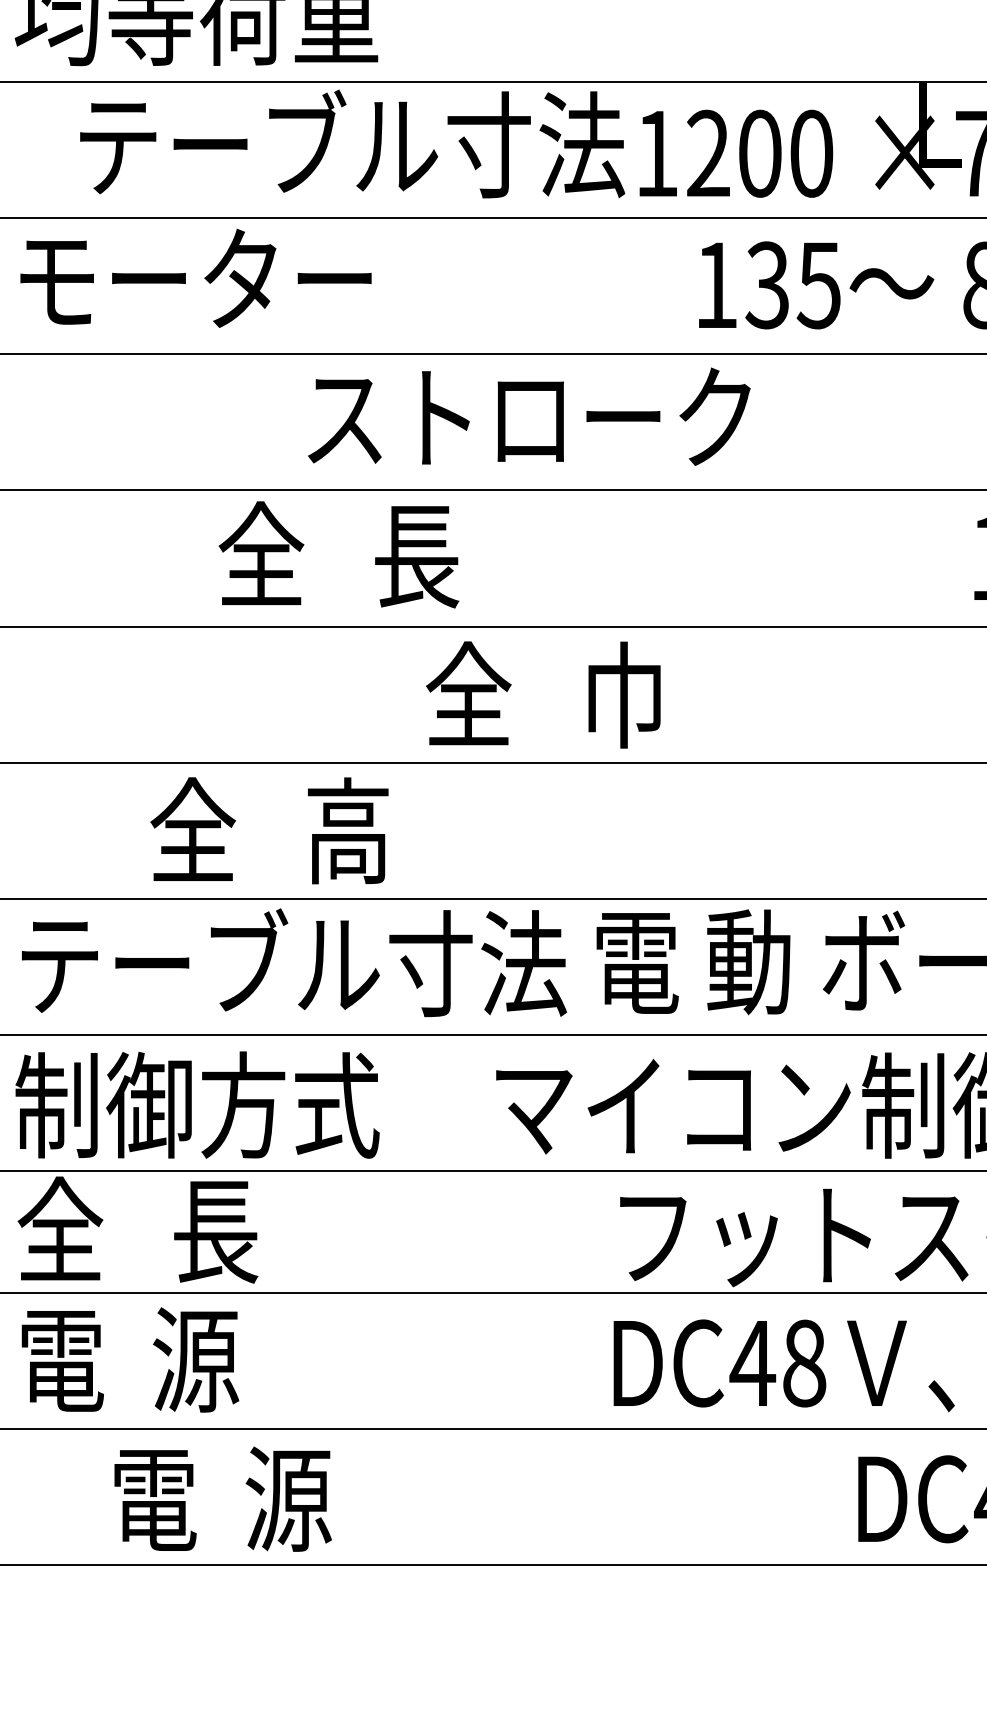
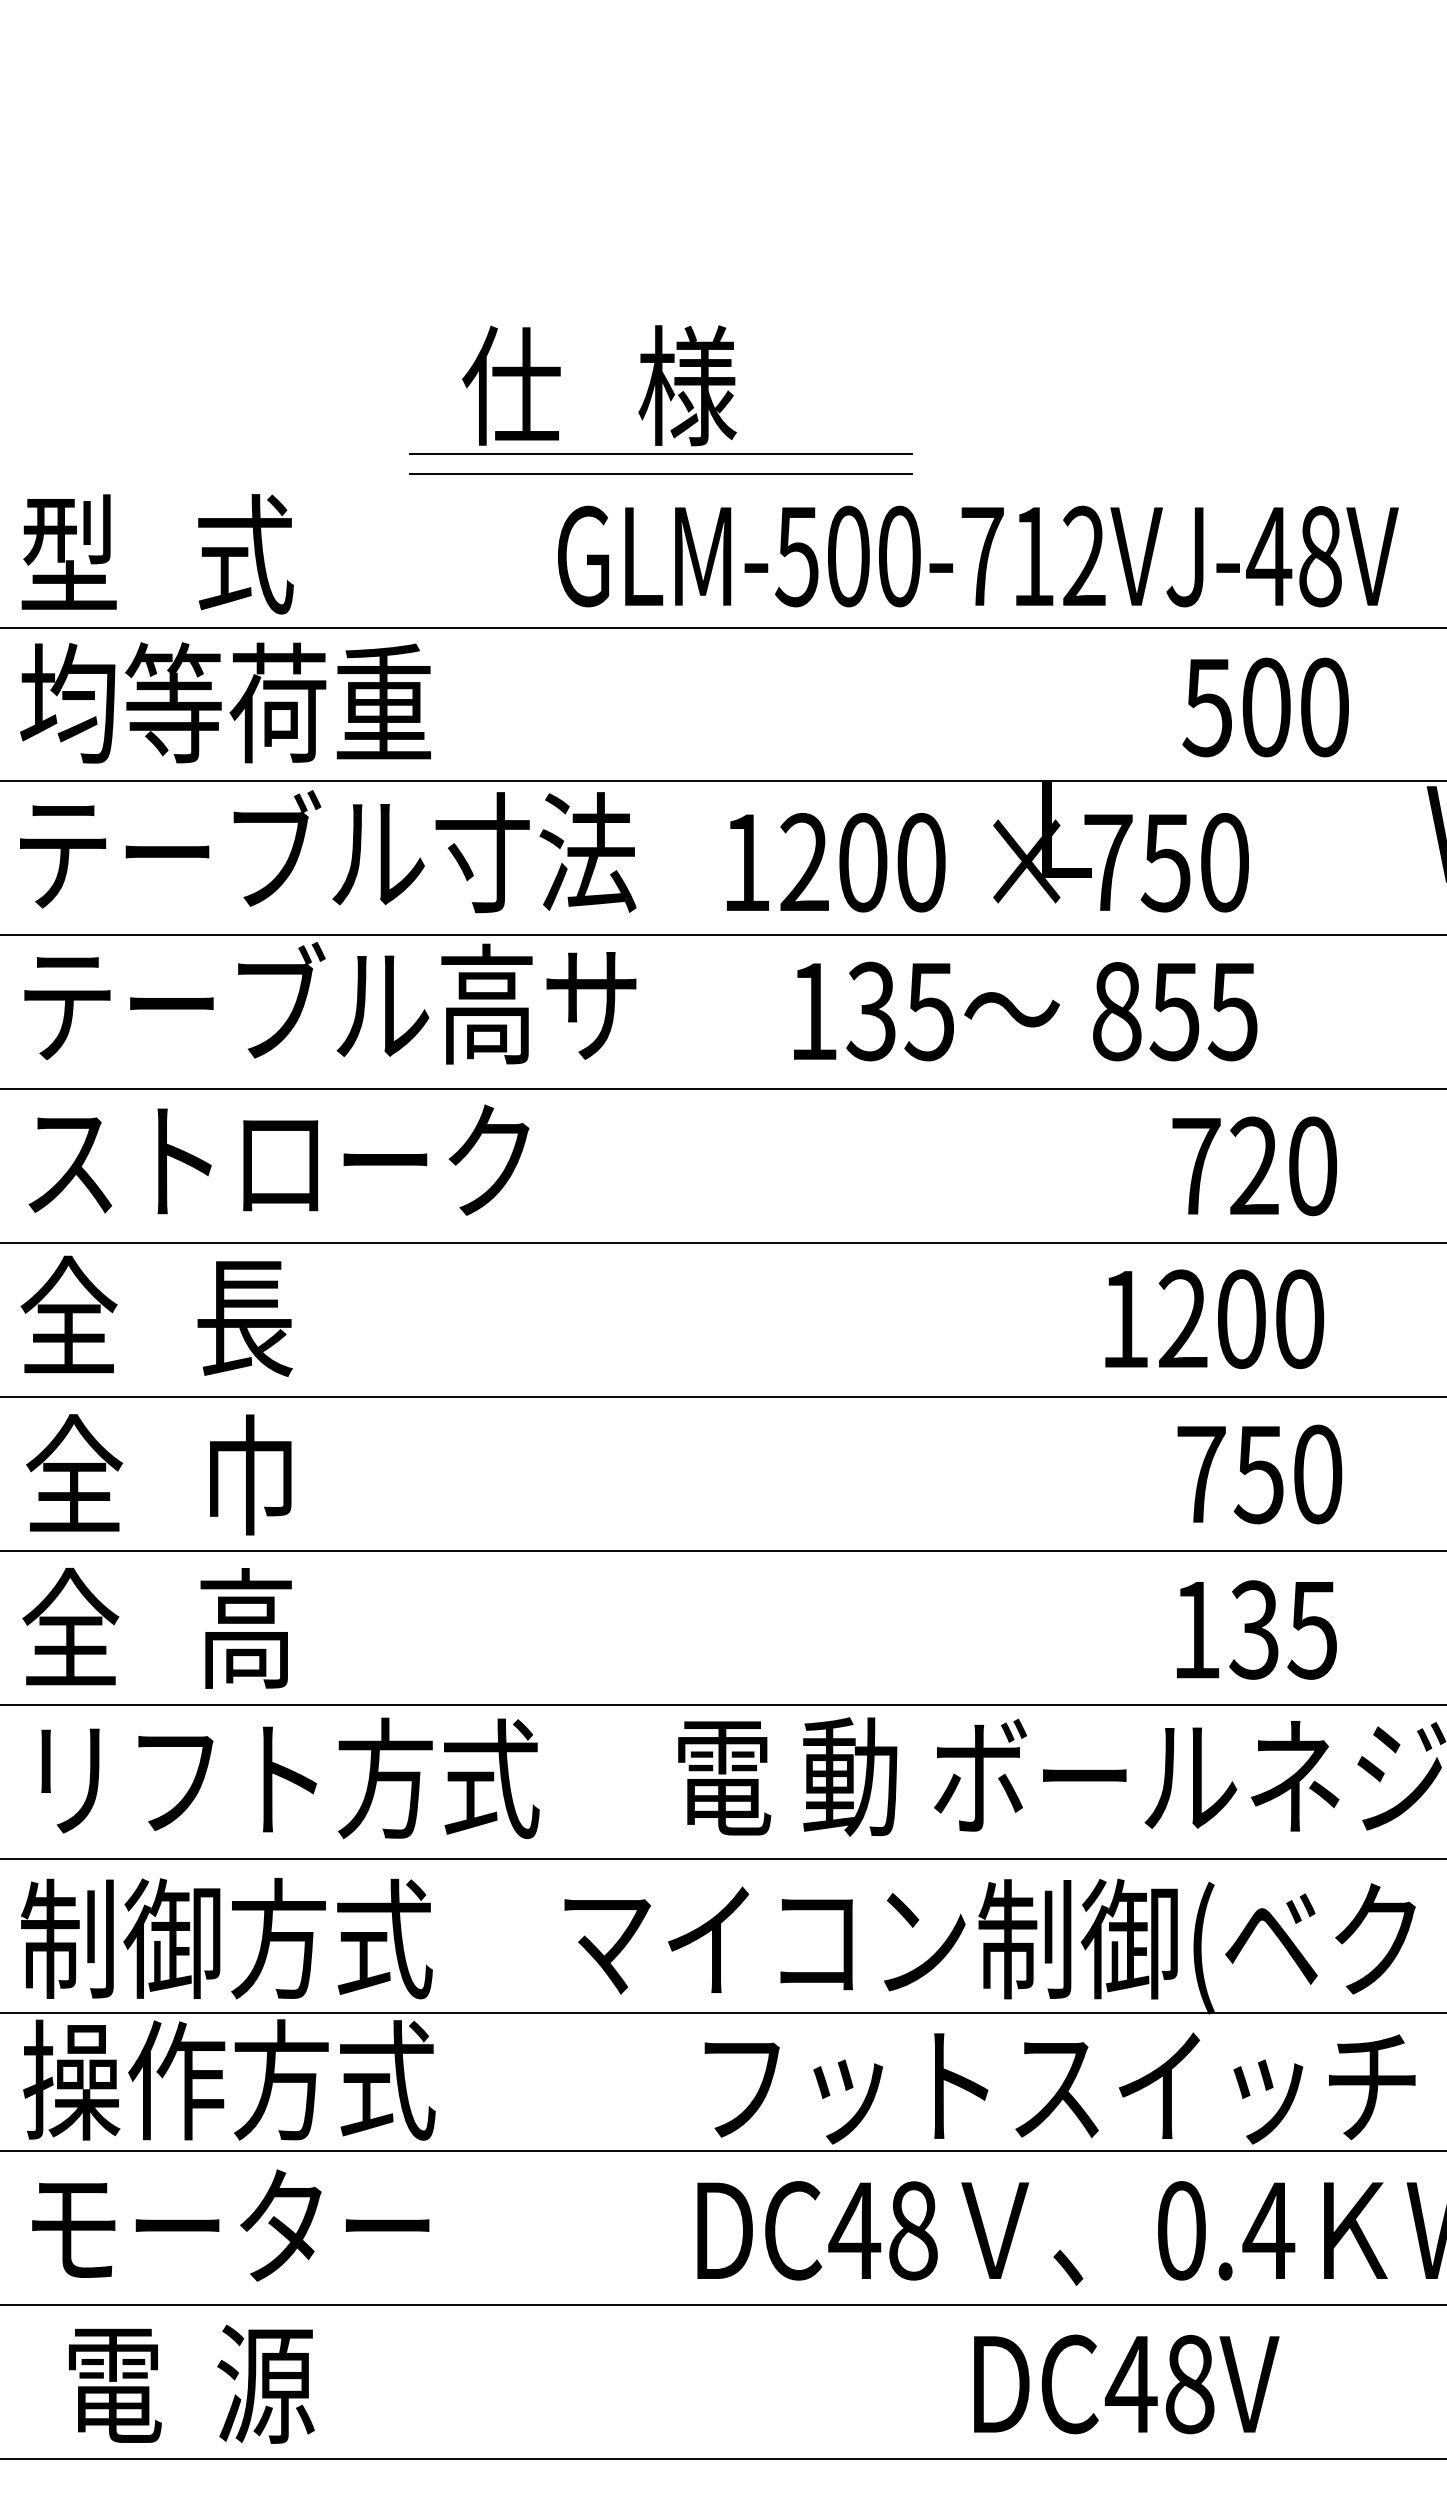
text: (352, 143) -> (328, 851), moved
text: (289, 277) -> (330, 1002), モーター -> テーブル高サ
text: (528, 416) -> (278, 1159), moved
text: (338, 554) -> (156, 1315), moved
text: (543, 694) -> (158, 1474), moved
text: (268, 830) -> (156, 1628), moved
text: (294, 962) -> (336, 1777), テーブル寸法 -> リフト方式
text: (199, 1229) -> (229, 2079), 全   長 -> 操作方式
text: (199, 1359) -> (228, 2226), 電  源 -> モーター
text: (222, 1498) -> (191, 2383), moved

